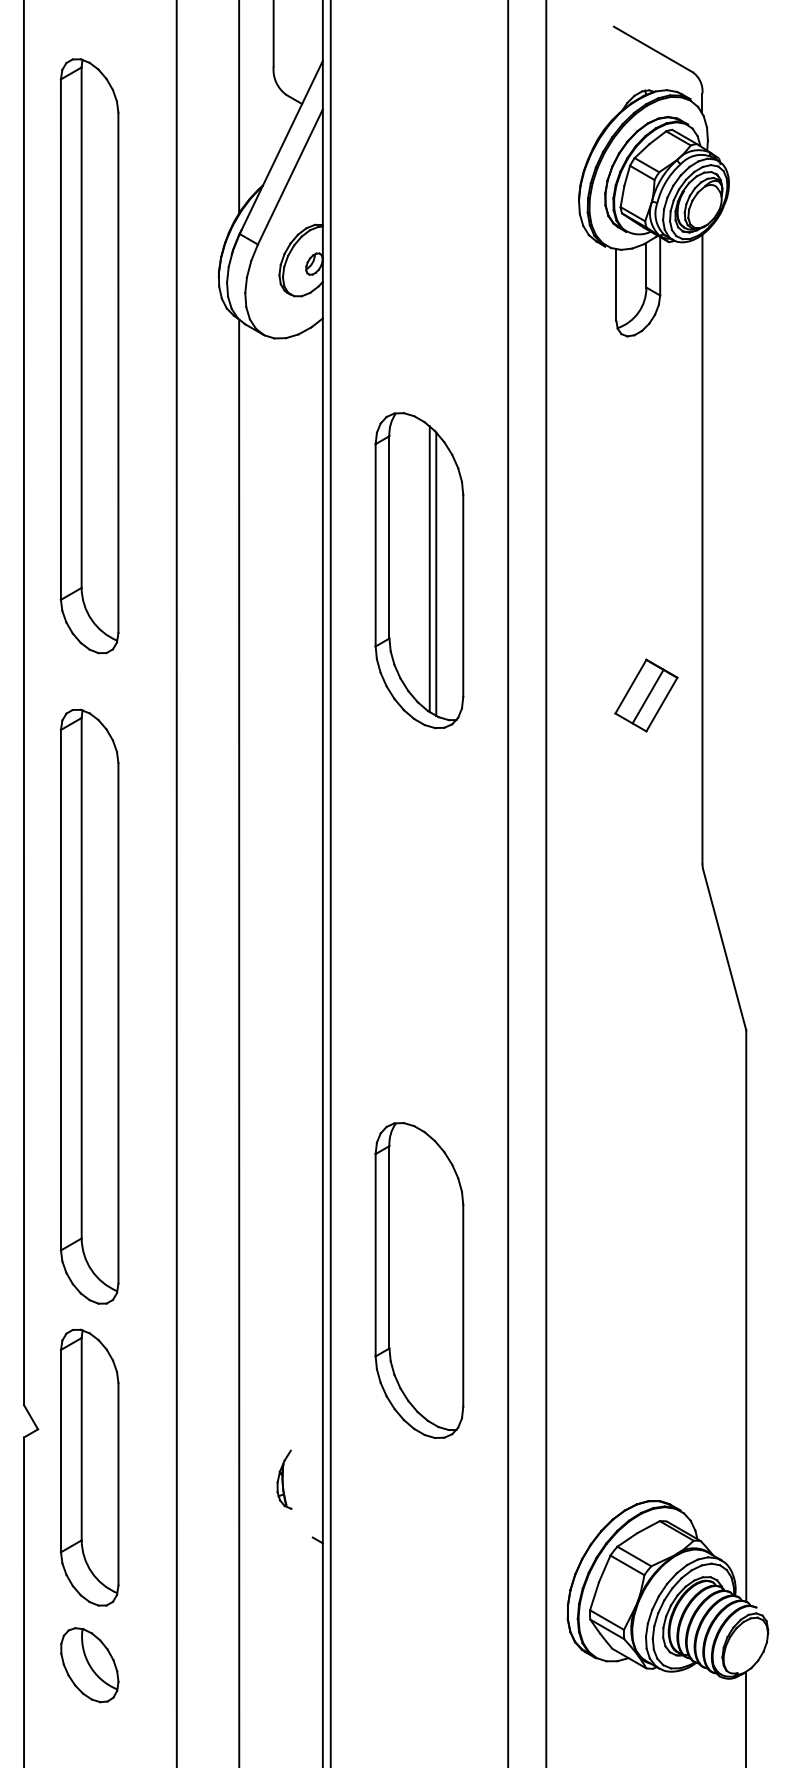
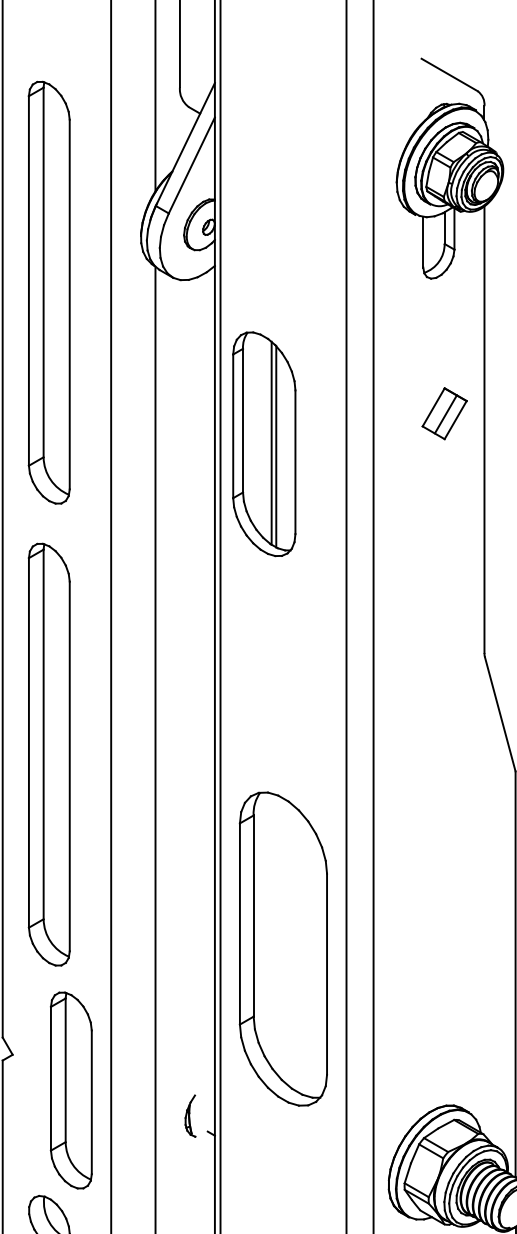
part: (419, 570) -> (264, 444), moved
part: (646, 695) -> (444, 413), moved
part: (419, 1280) -> (283, 949), size x1.4
part: (89, 1467) -> (71, 1090), moved
part: (284, 1479) -> (190, 1115), moved

